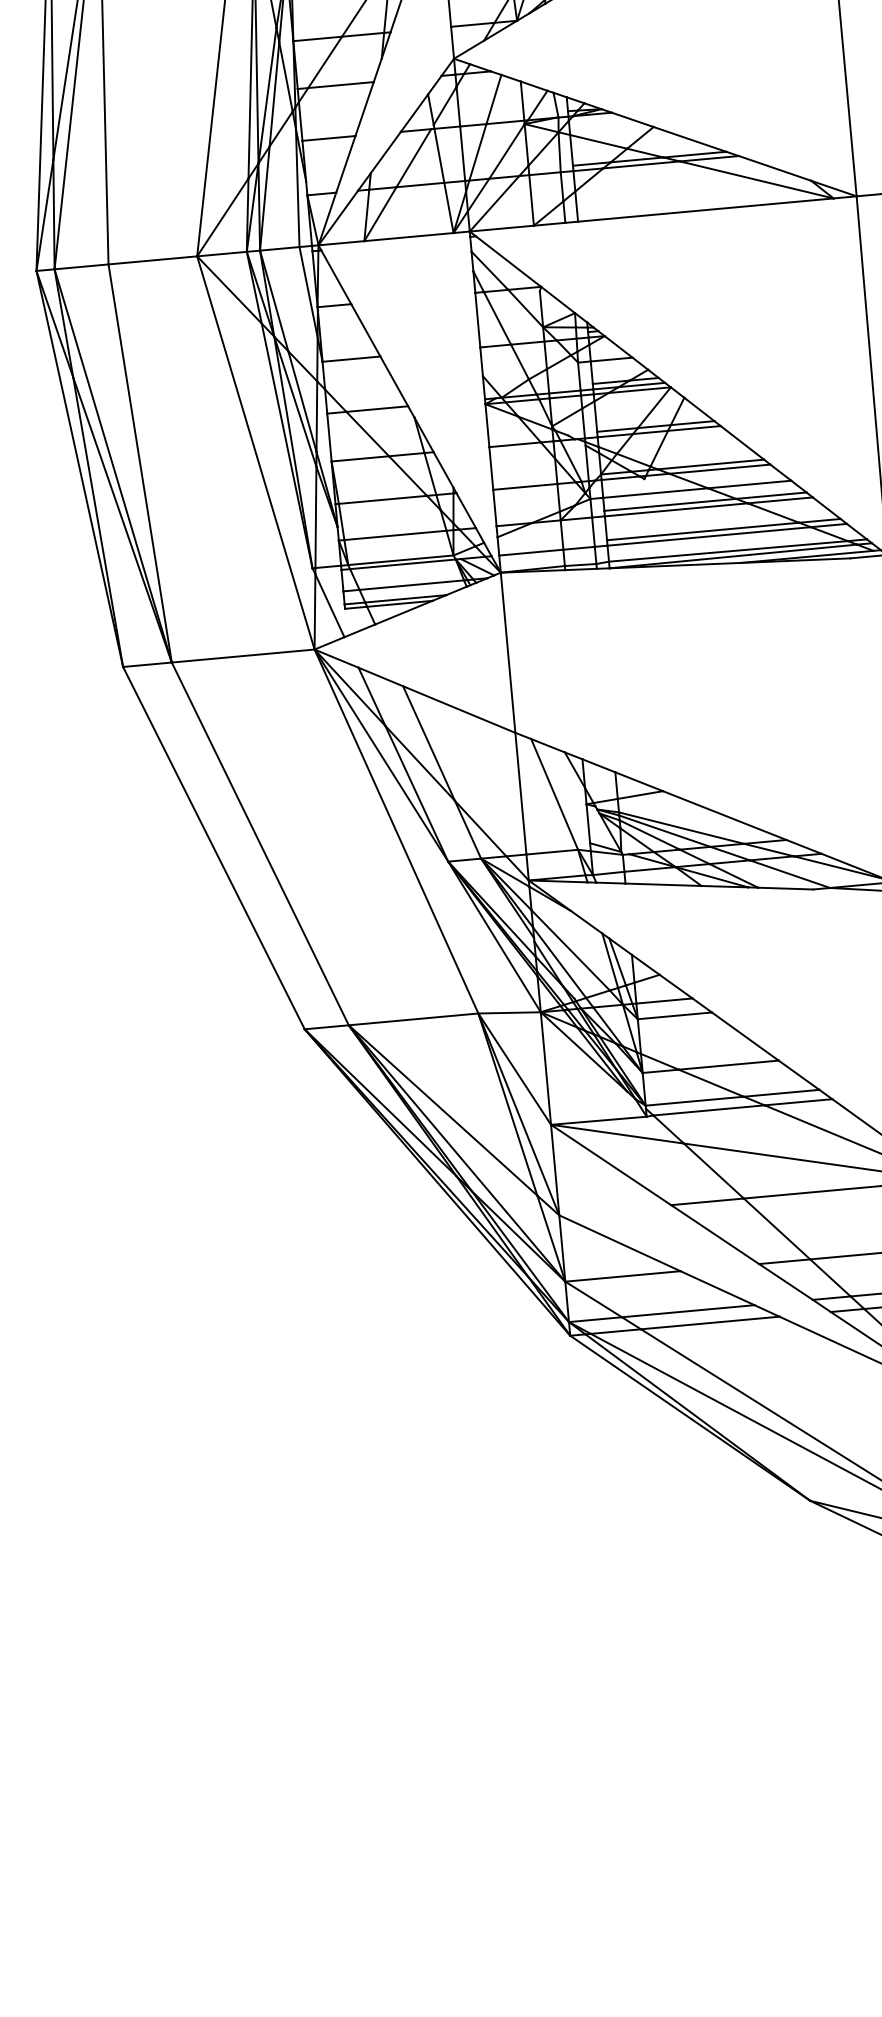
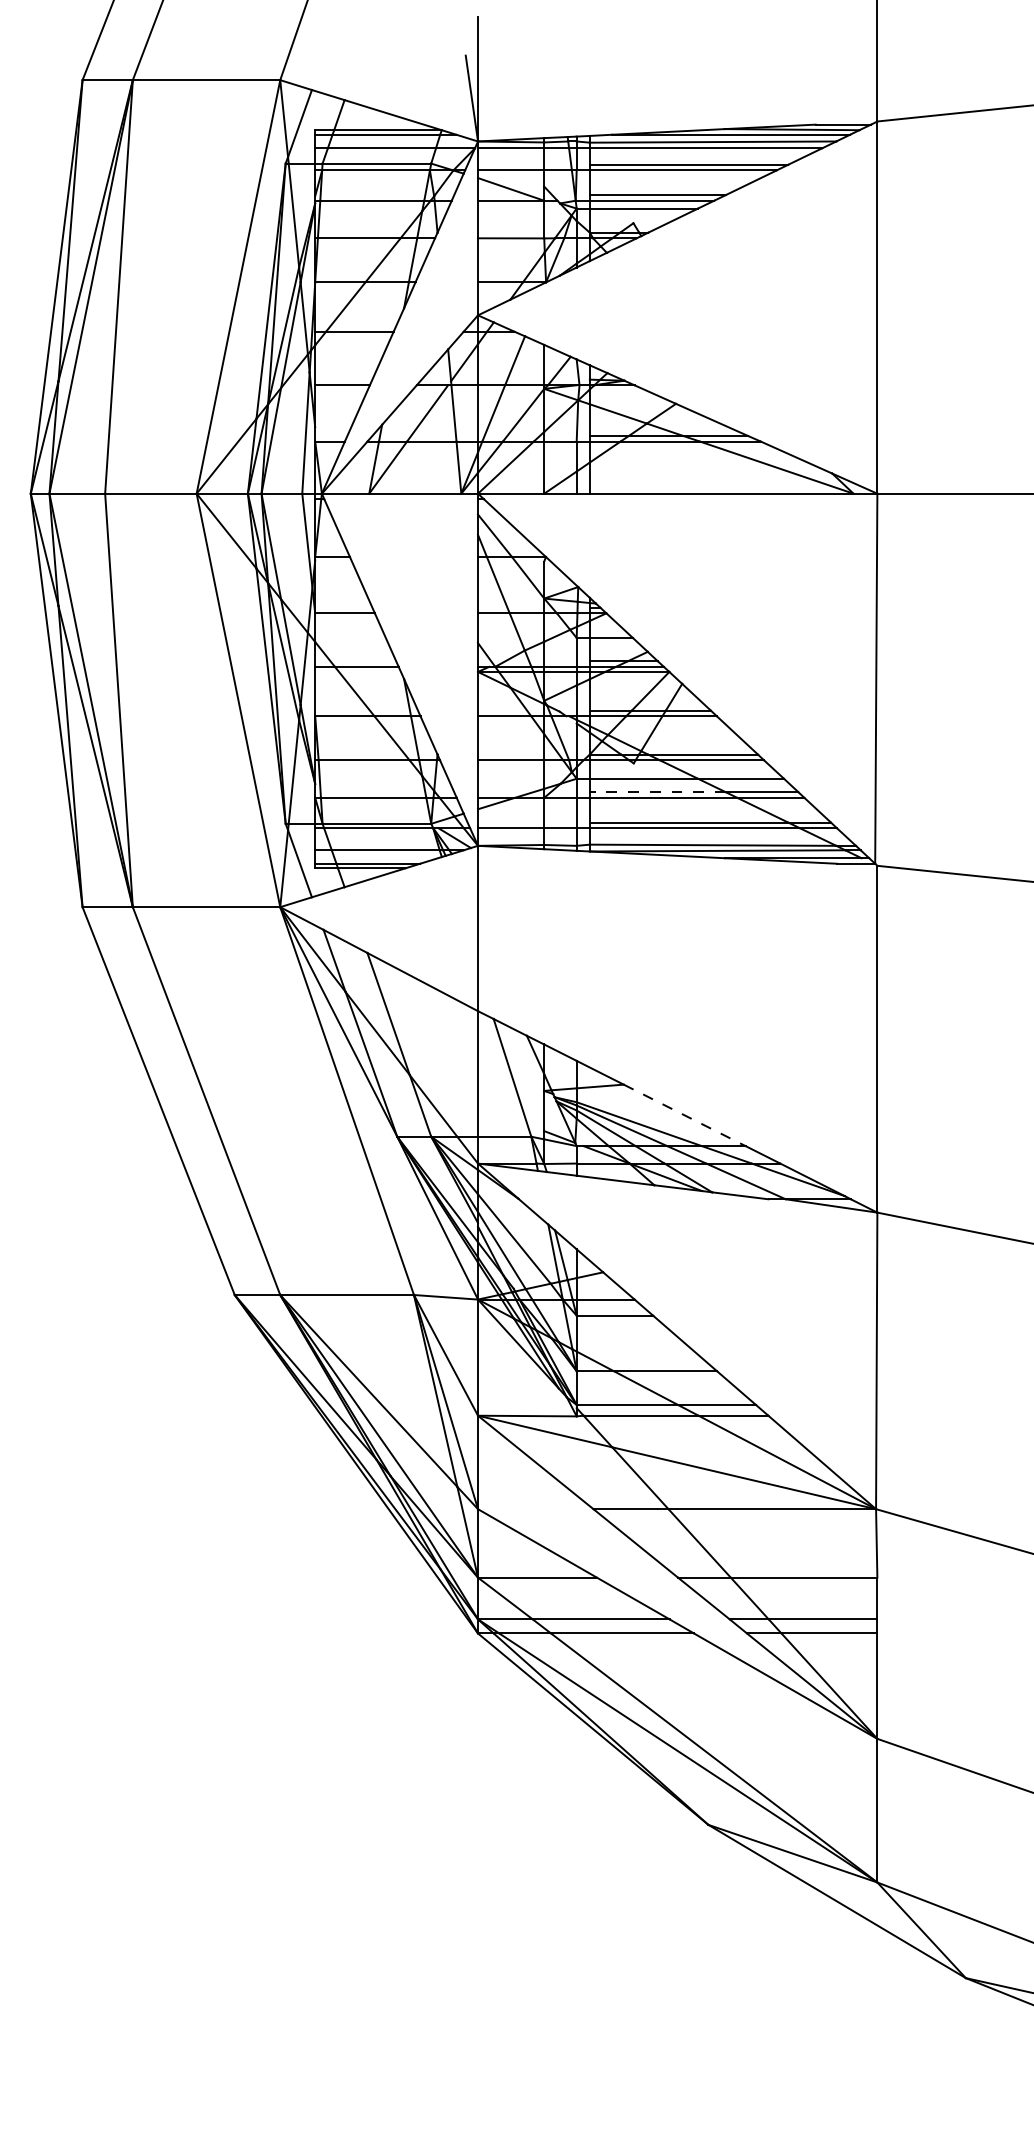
line: (669, 505) -> (657, 792), solid -> dashed
line: (725, 815) -> (685, 1115), solid -> dashed

